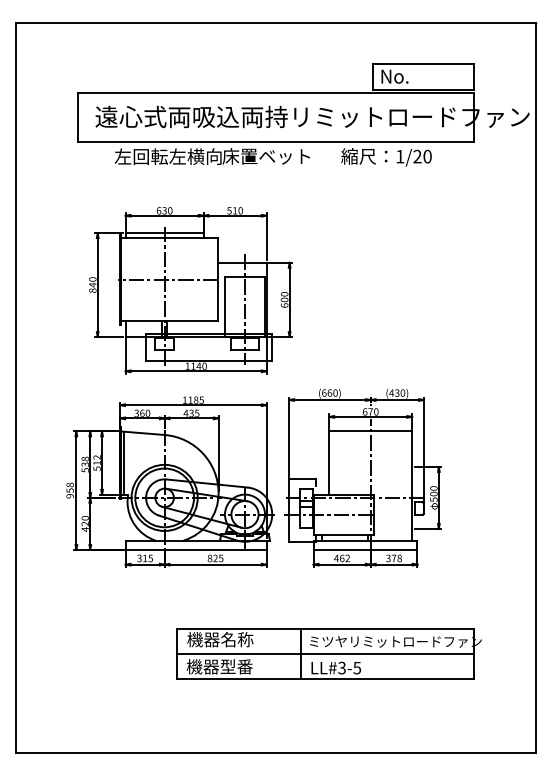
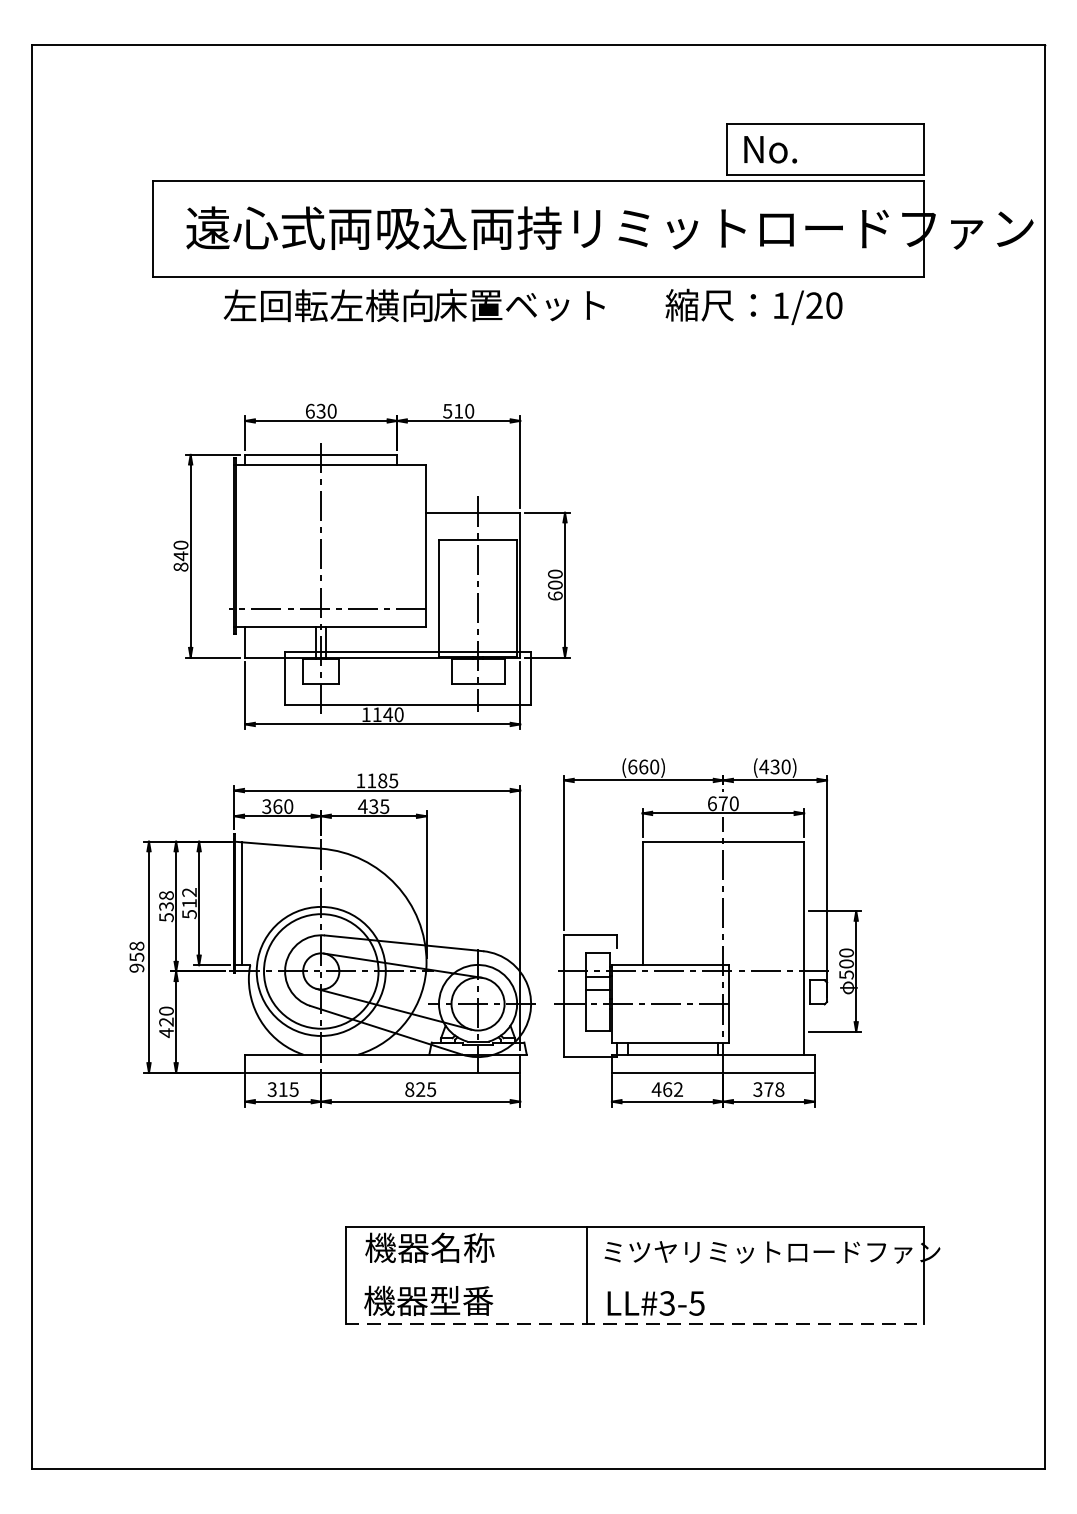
line: (167, 279) -> (326, 607), moved
line: (325, 653) -> (635, 1274), removed
line: (325, 678) -> (635, 1323), solid -> dashed

